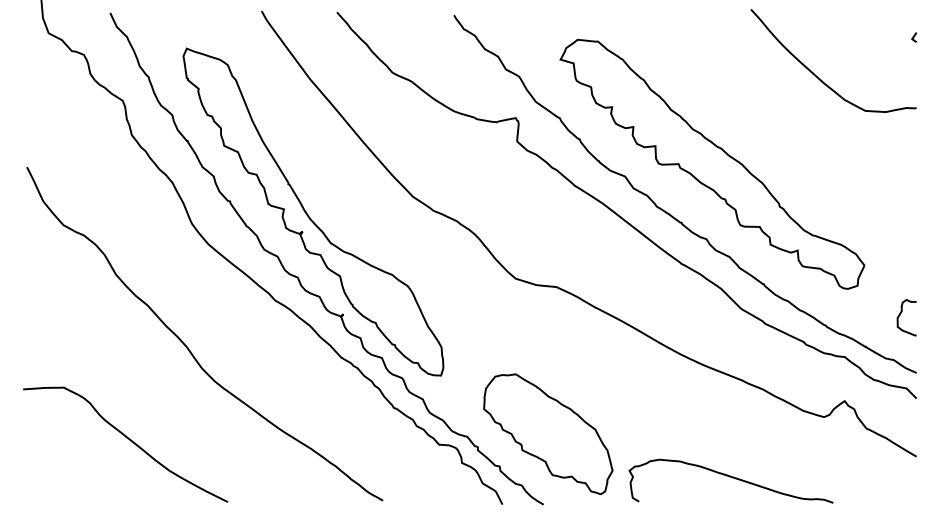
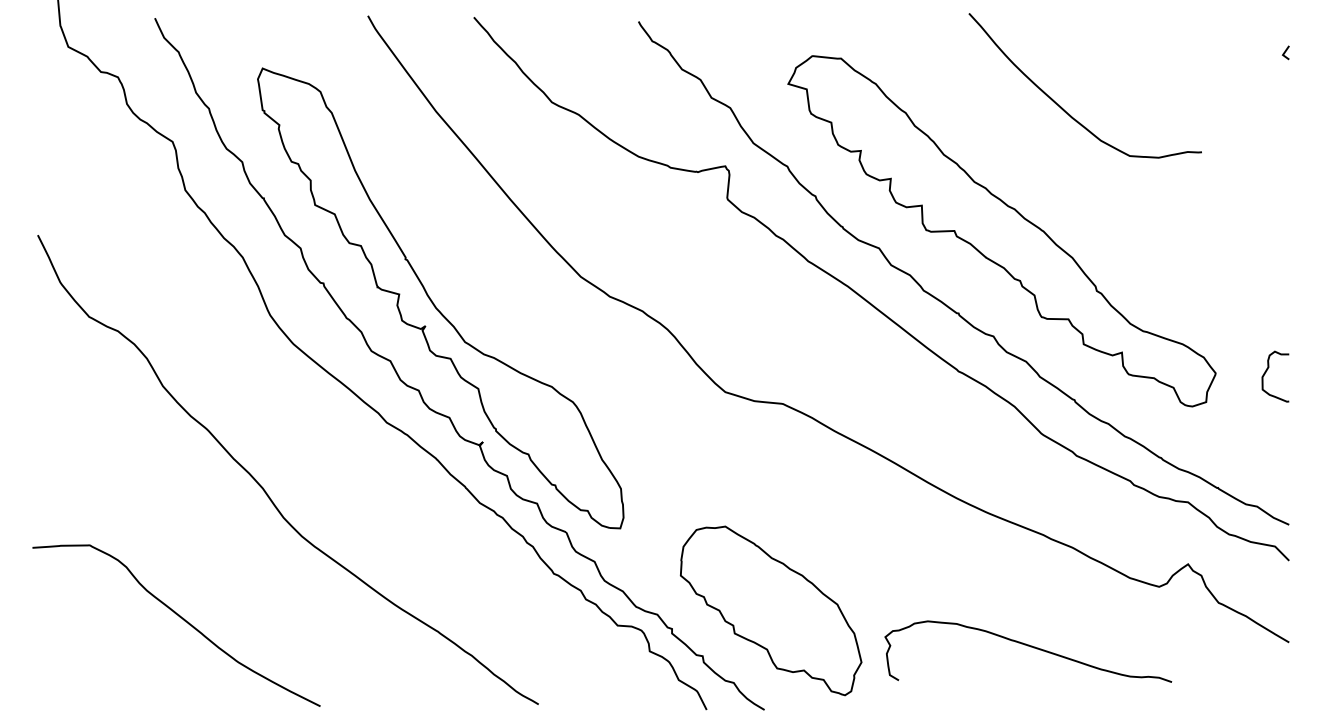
curve: (819, 77) -> (1065, 109), moved
curve: (900, 315) -> (1266, 373), moved
curve: (732, 478) -> (1030, 647), moved

